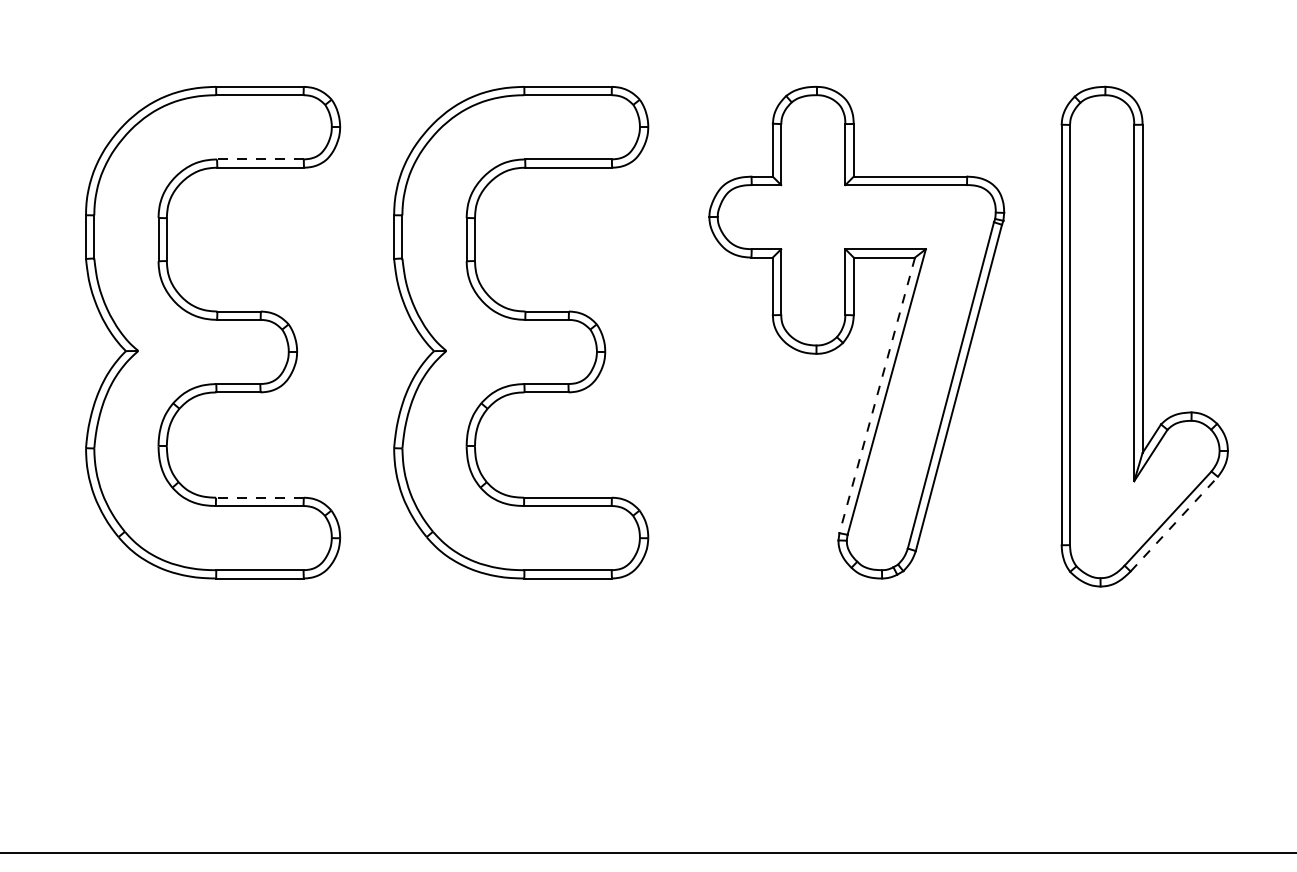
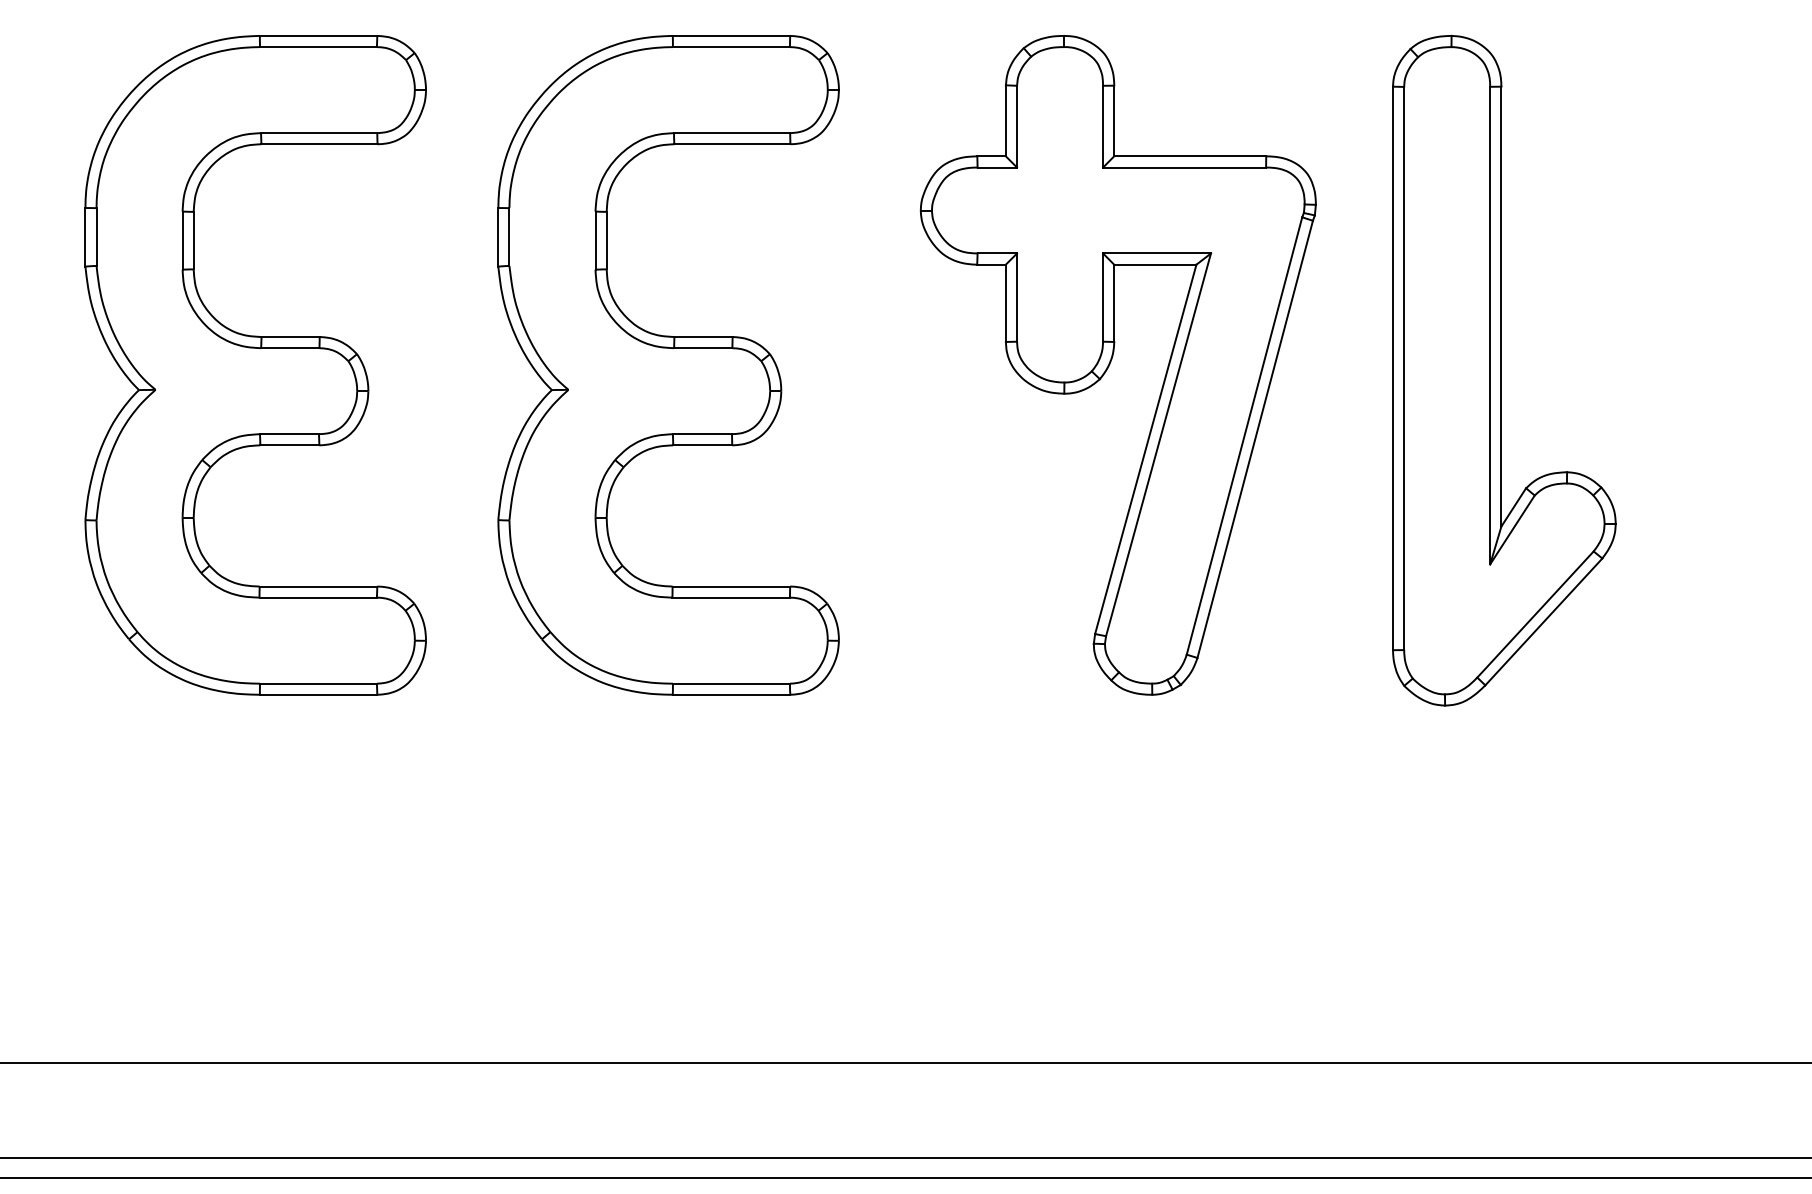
line: (259, 159) -> (318, 133), dashed -> solid
line: (877, 395) -> (1145, 449), dashed -> solid
line: (259, 497) -> (318, 586), dashed -> solid
line: (1174, 523) -> (1544, 621), dashed -> solid

